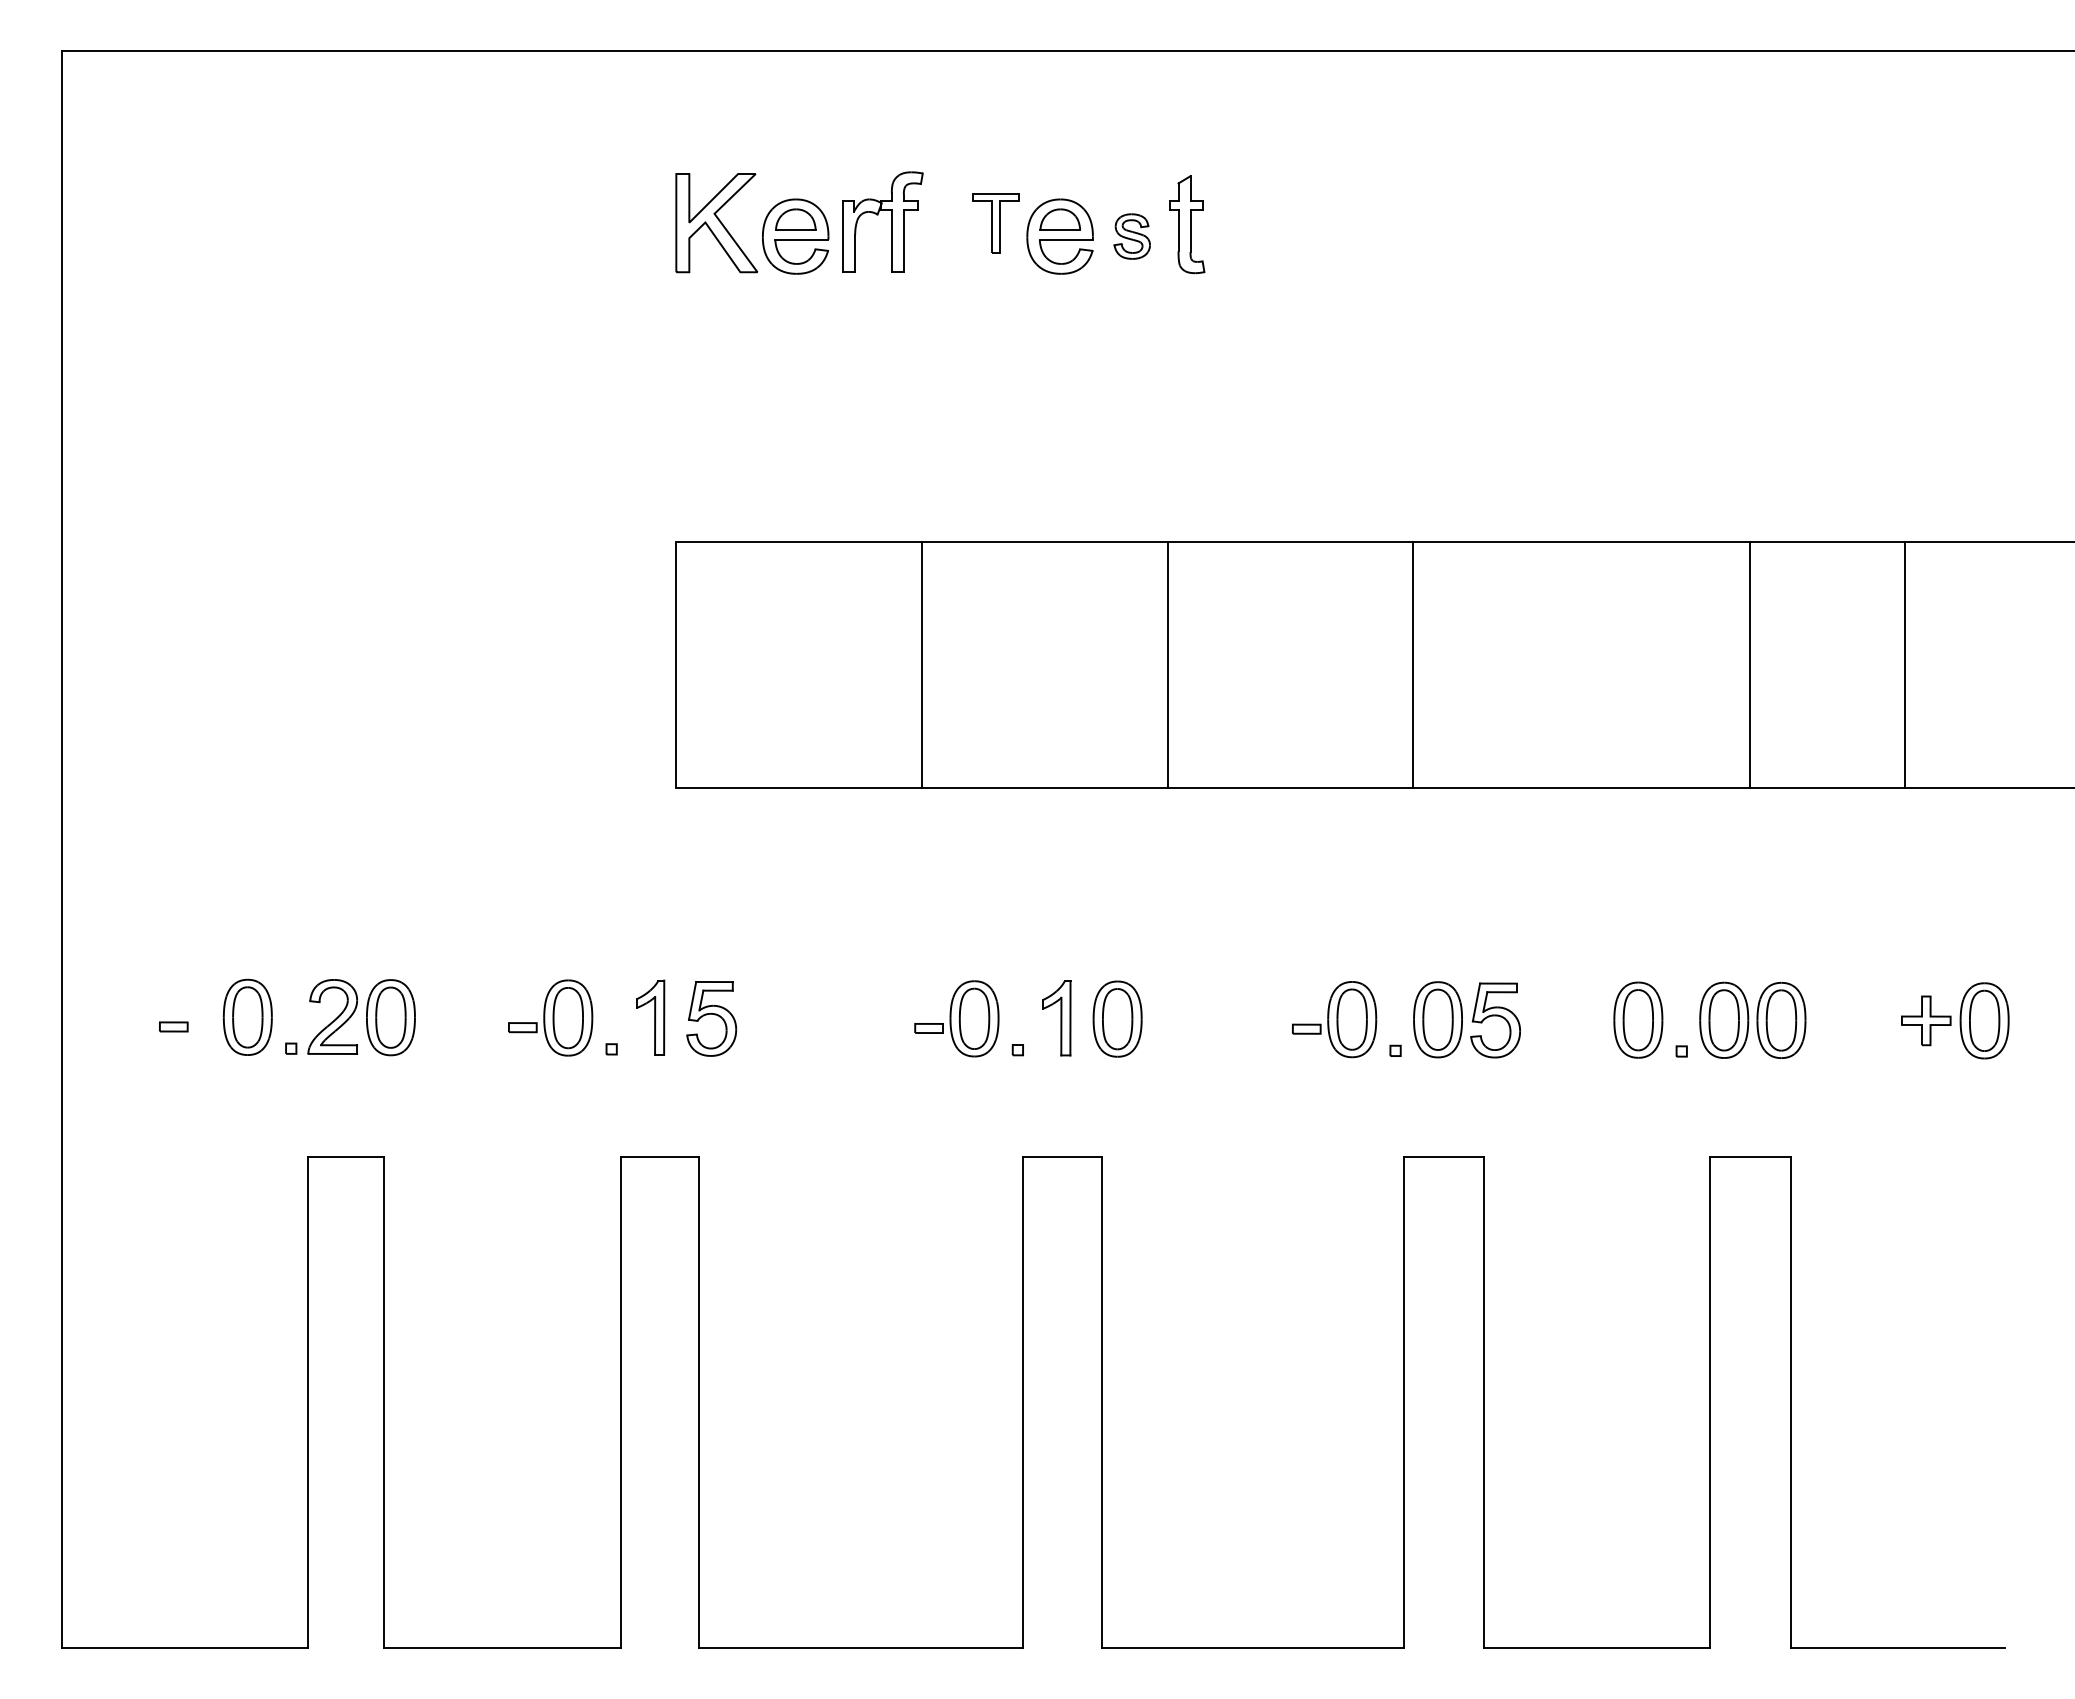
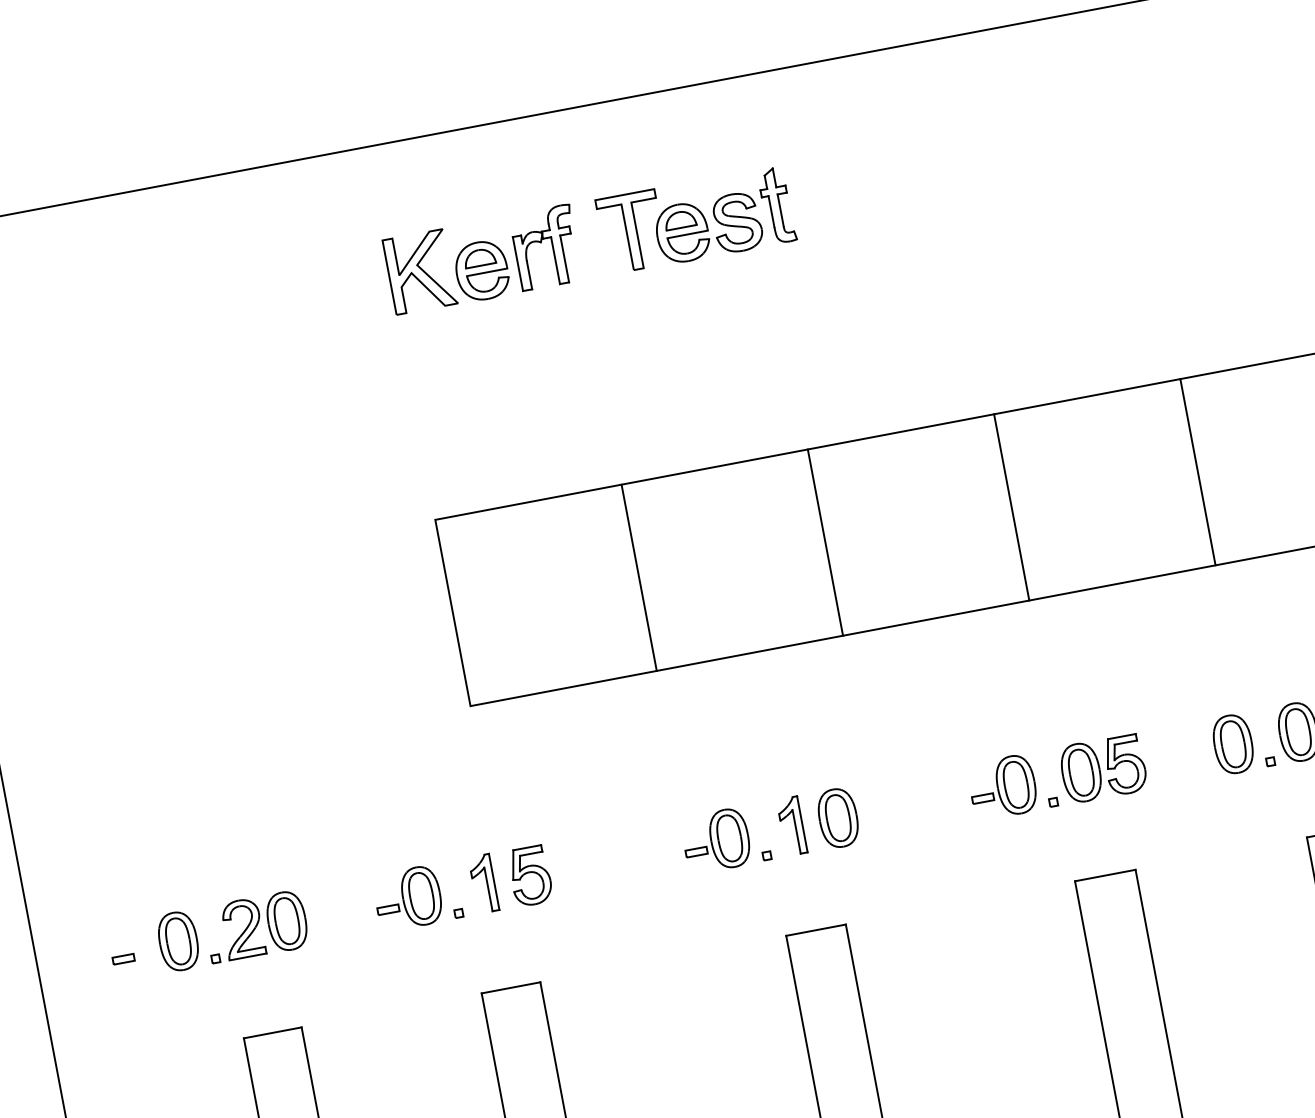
part: (995, 222) -> (631, 231), size x1.67
part: (1131, 236) -> (736, 222), size x1.67
line: (1749, 665) -> (1197, 472), moved

